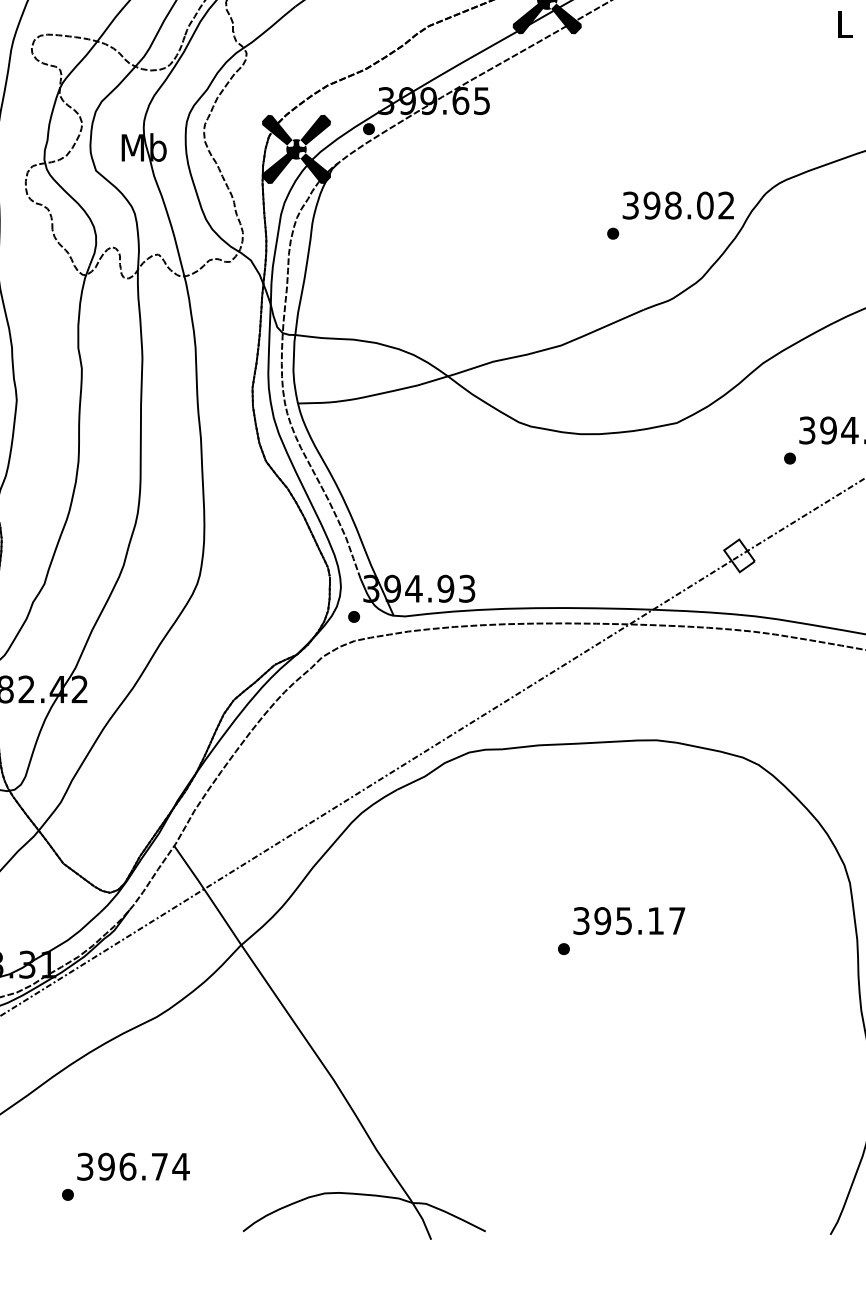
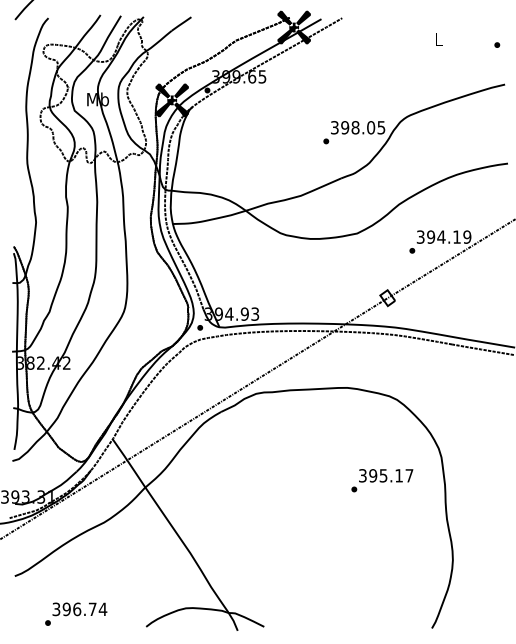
text: (726, 205) -> (381, 127), 398.02 -> 398.05
text: (621, 930) -> (382, 480), moved
text: (126, 1175) -> (76, 613), moved

